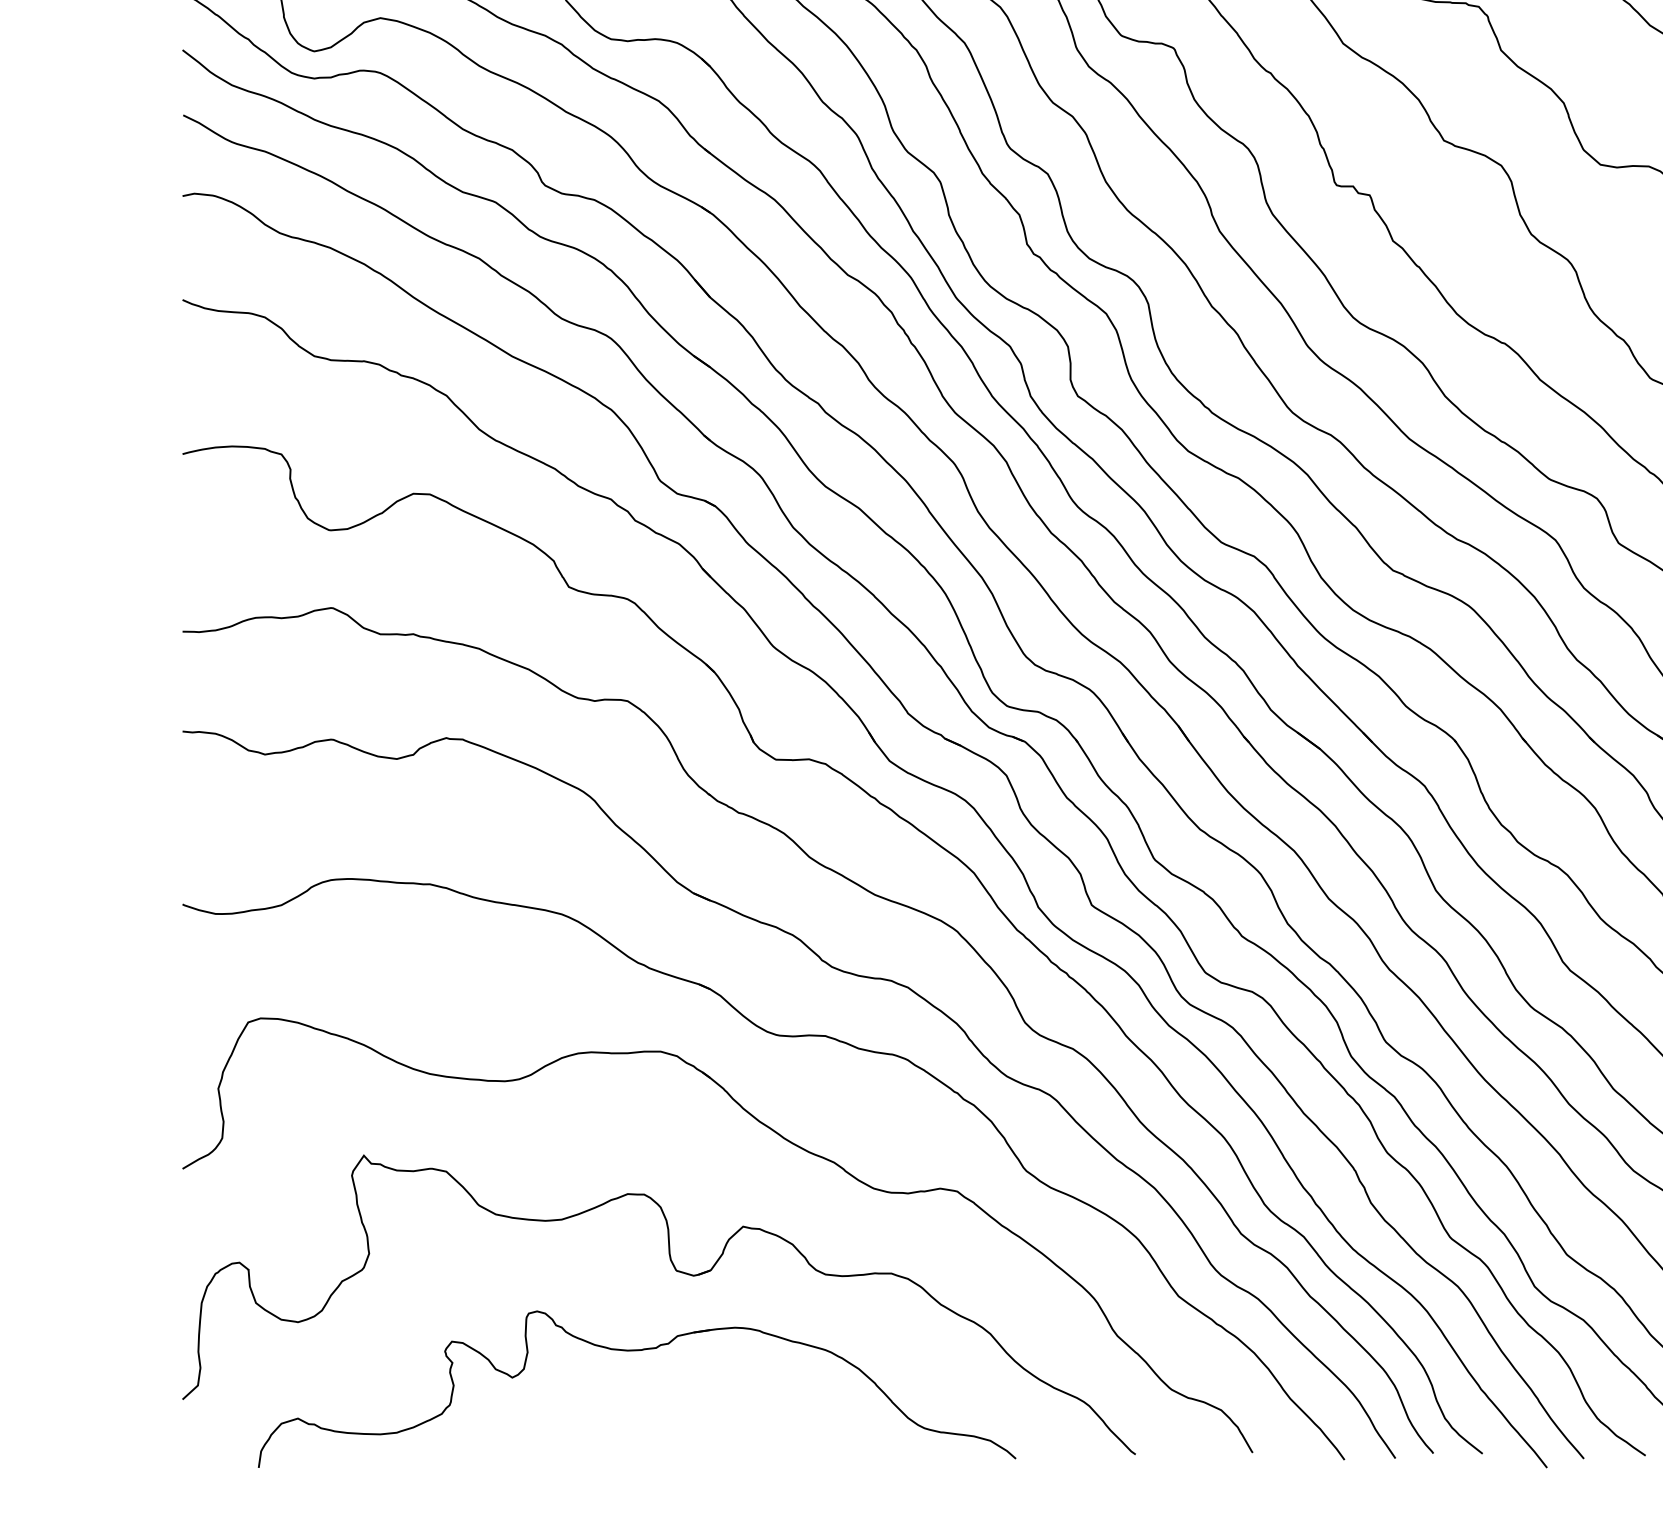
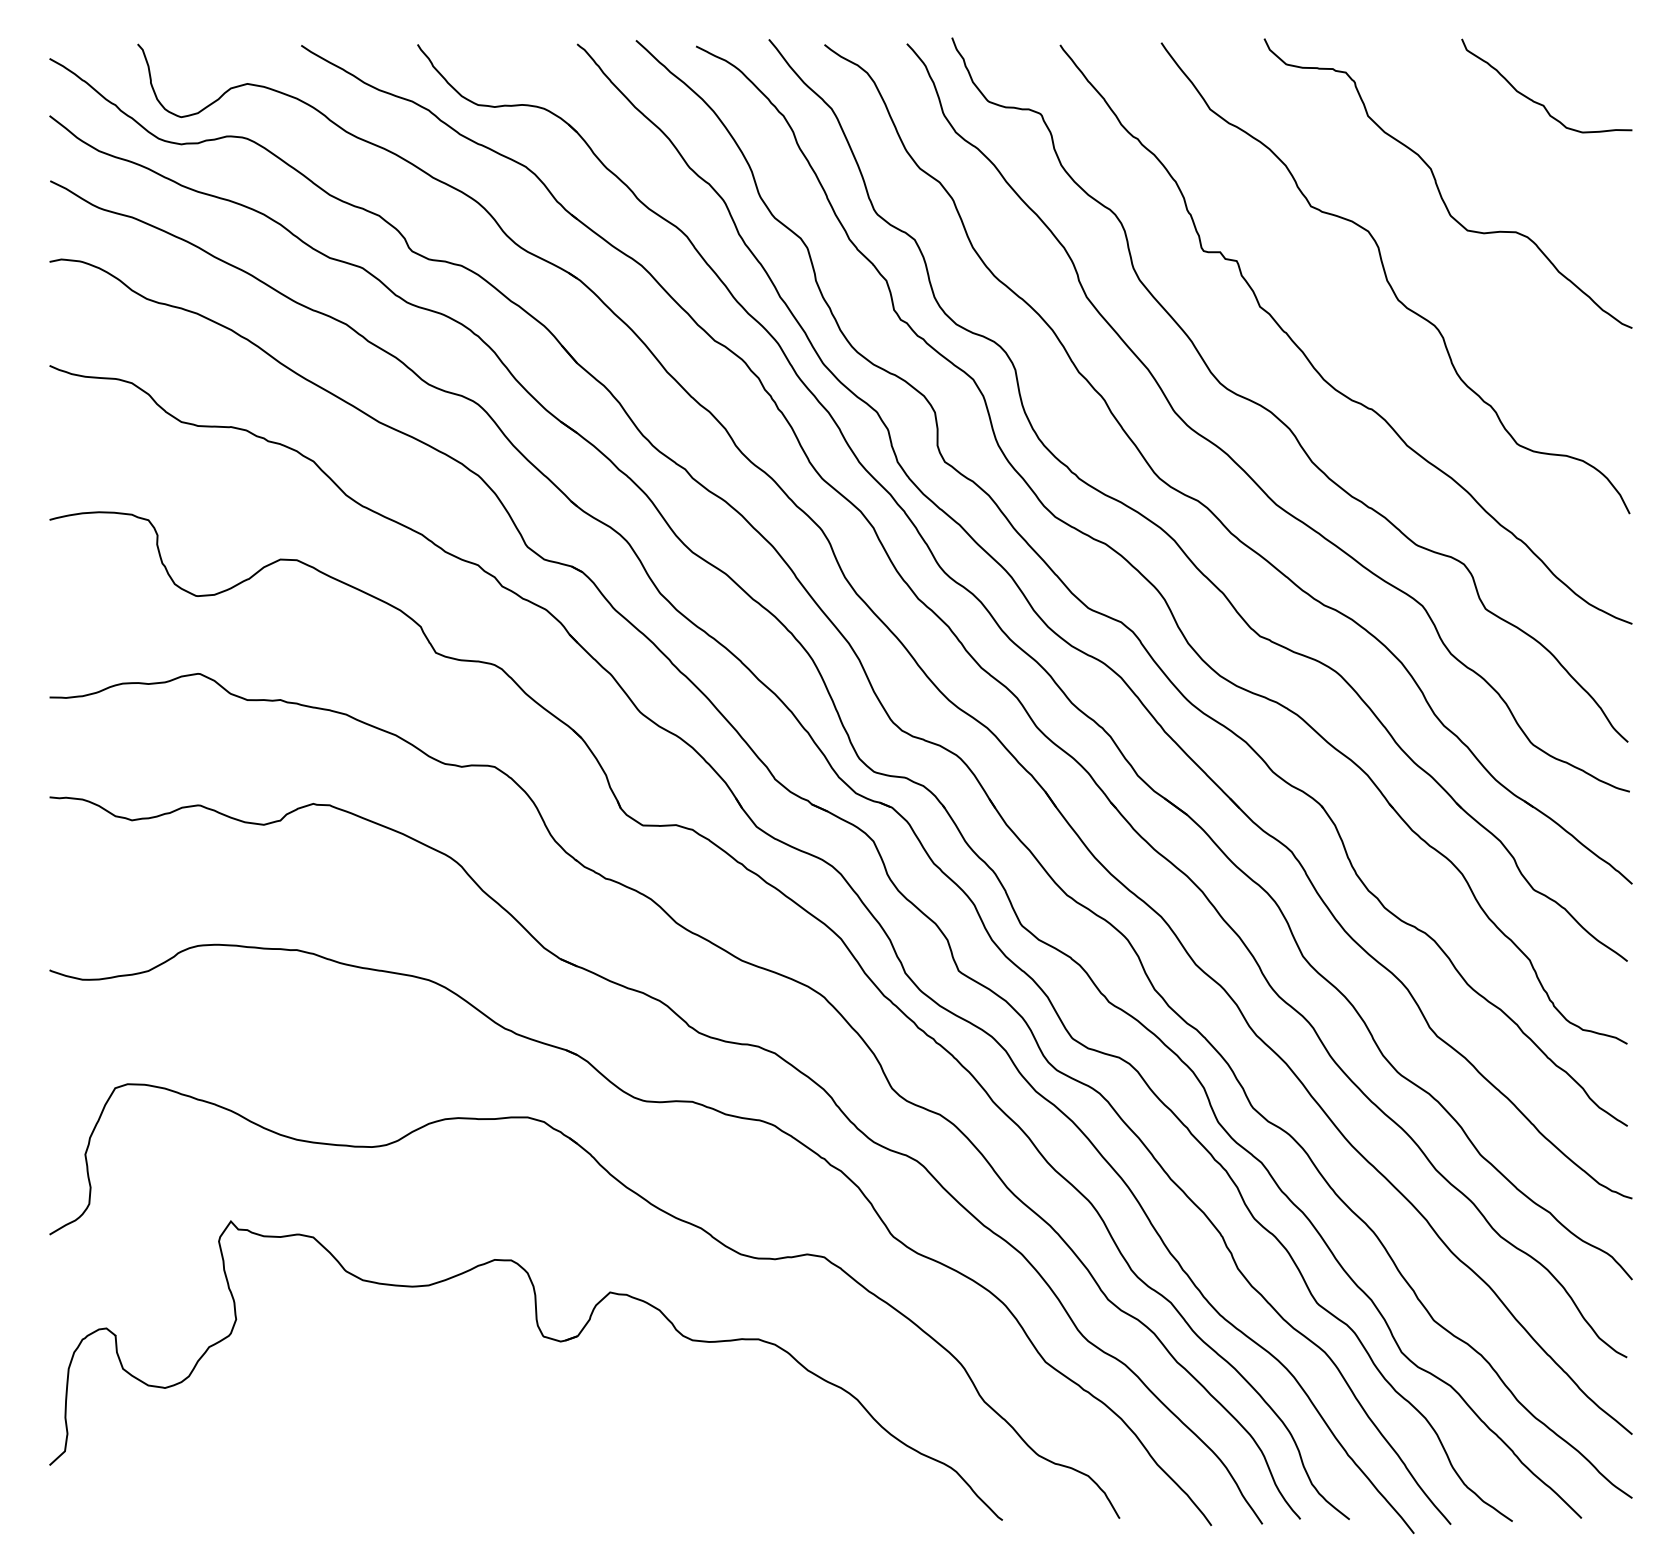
part: (633, 1351) -> (500, 1417), removed

